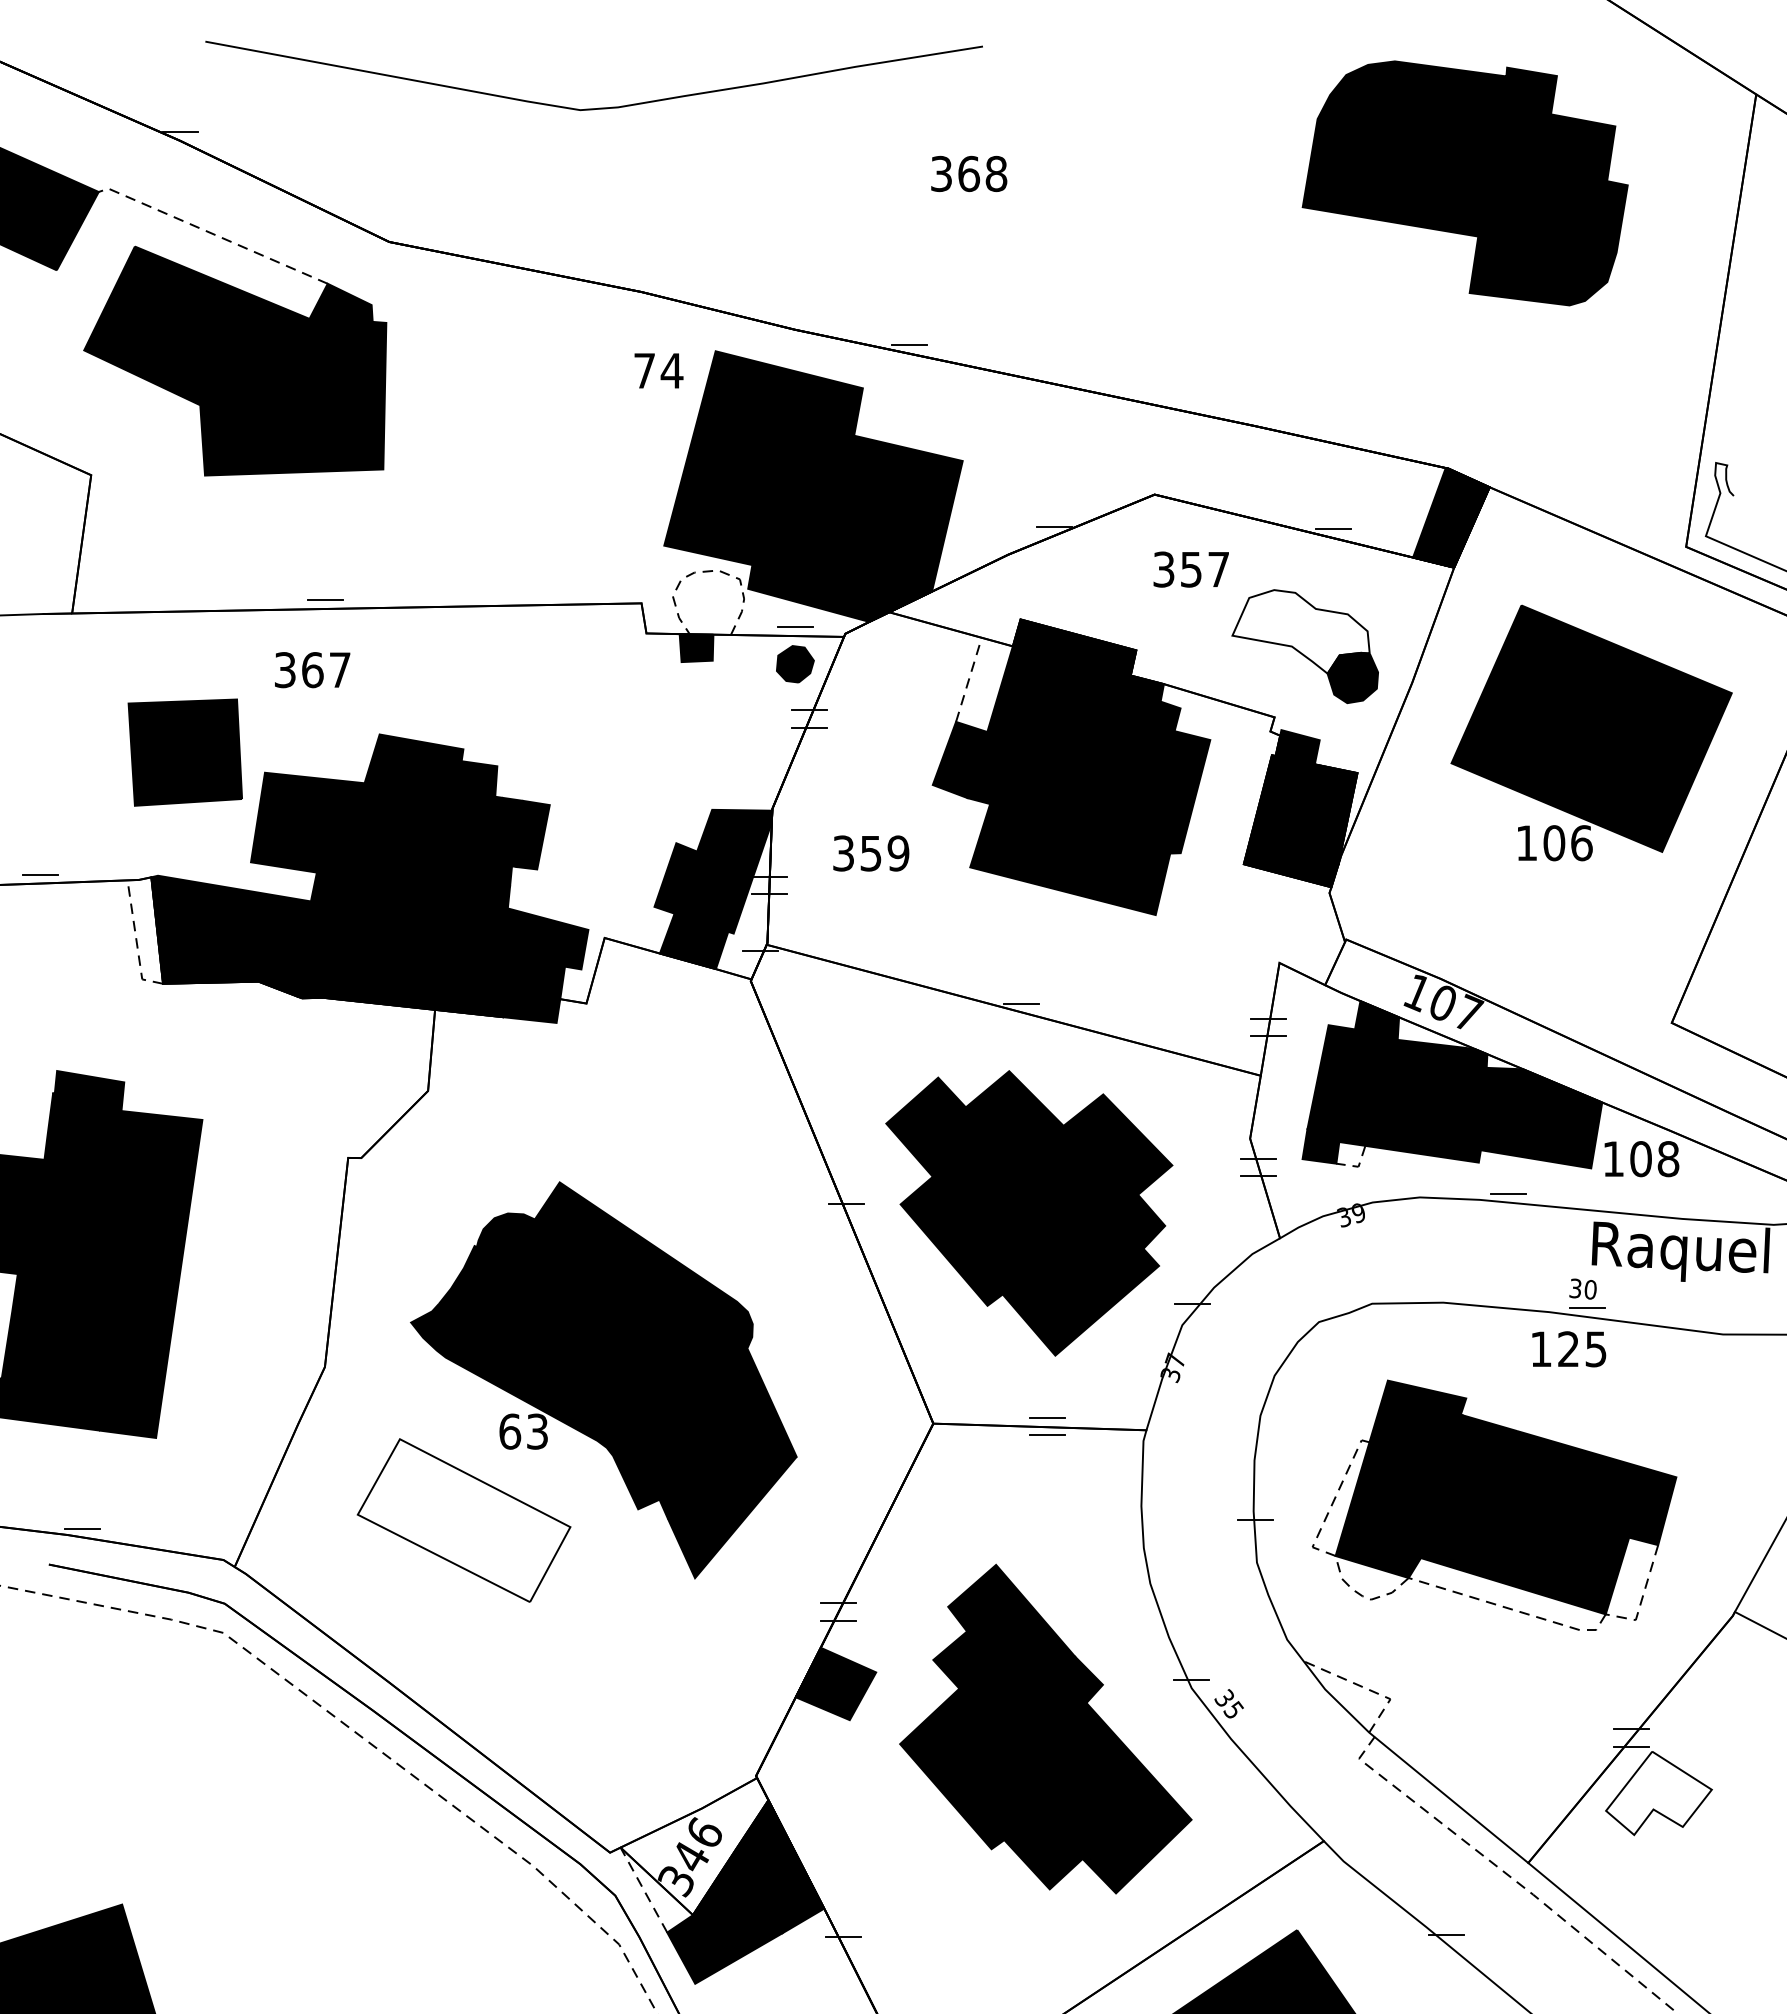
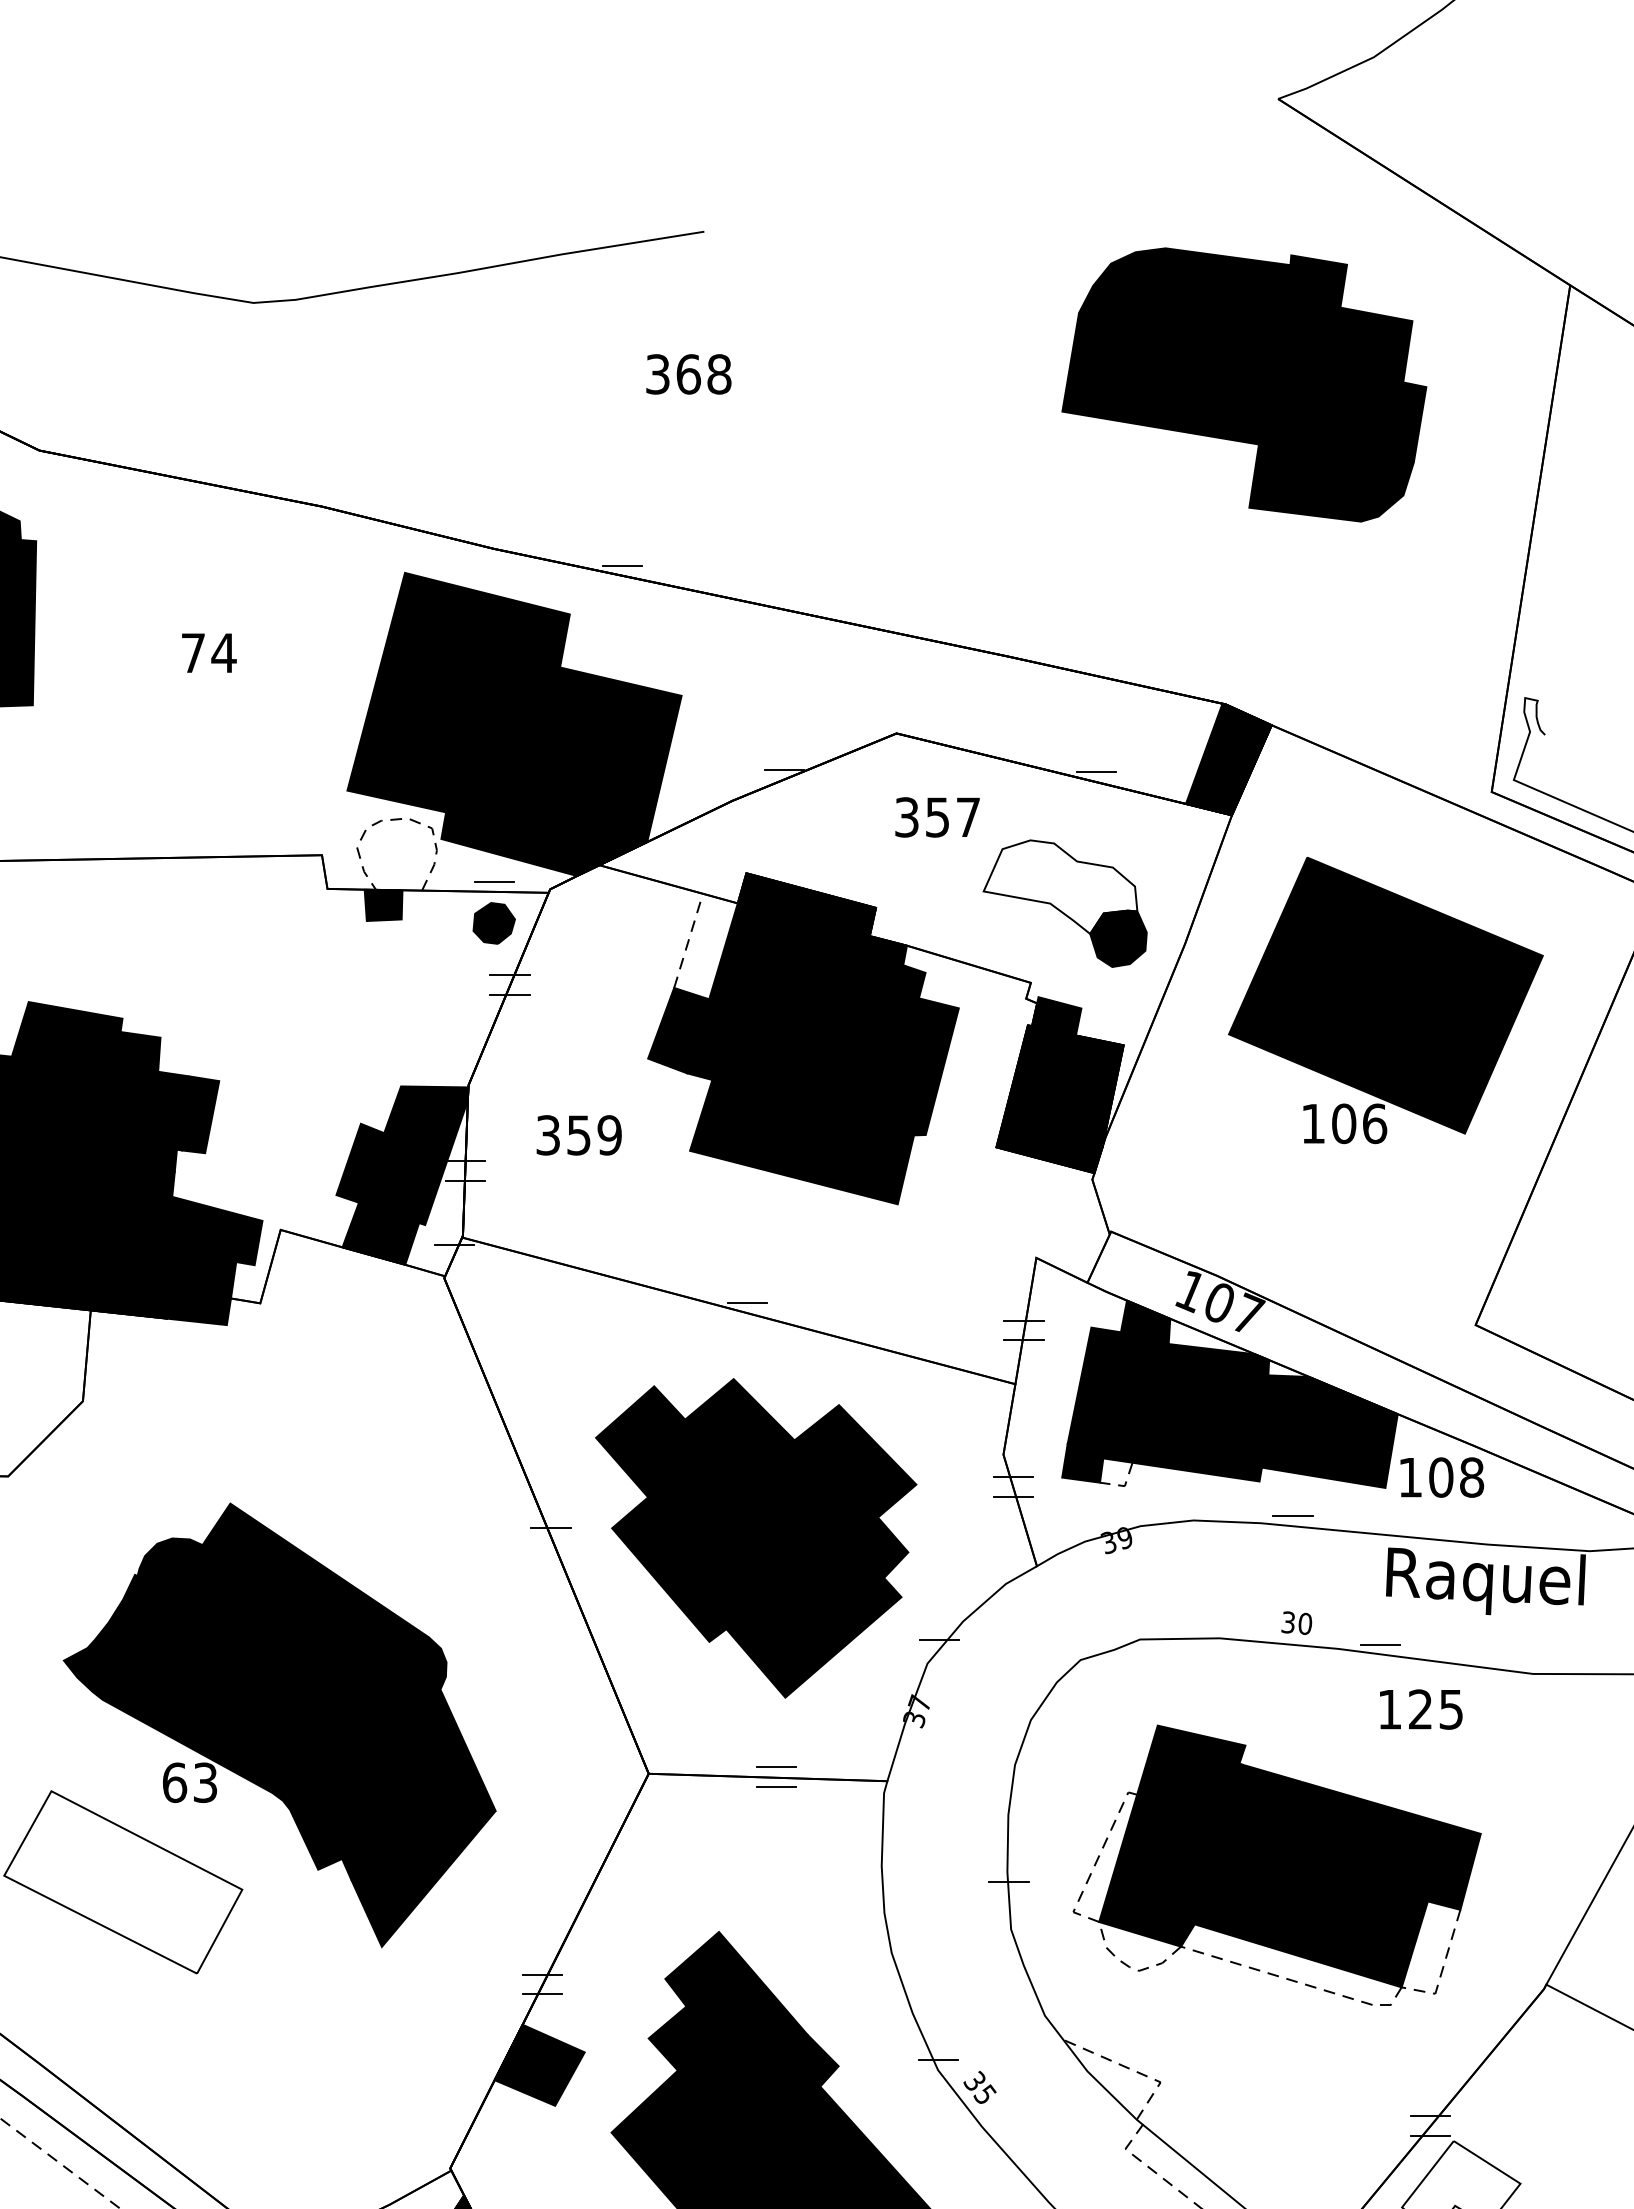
text: (658, 370) -> (208, 652), moved
text: (1582, 1288) -> (1296, 1622), moved
text: (1569, 1349) -> (1421, 1709), moved

